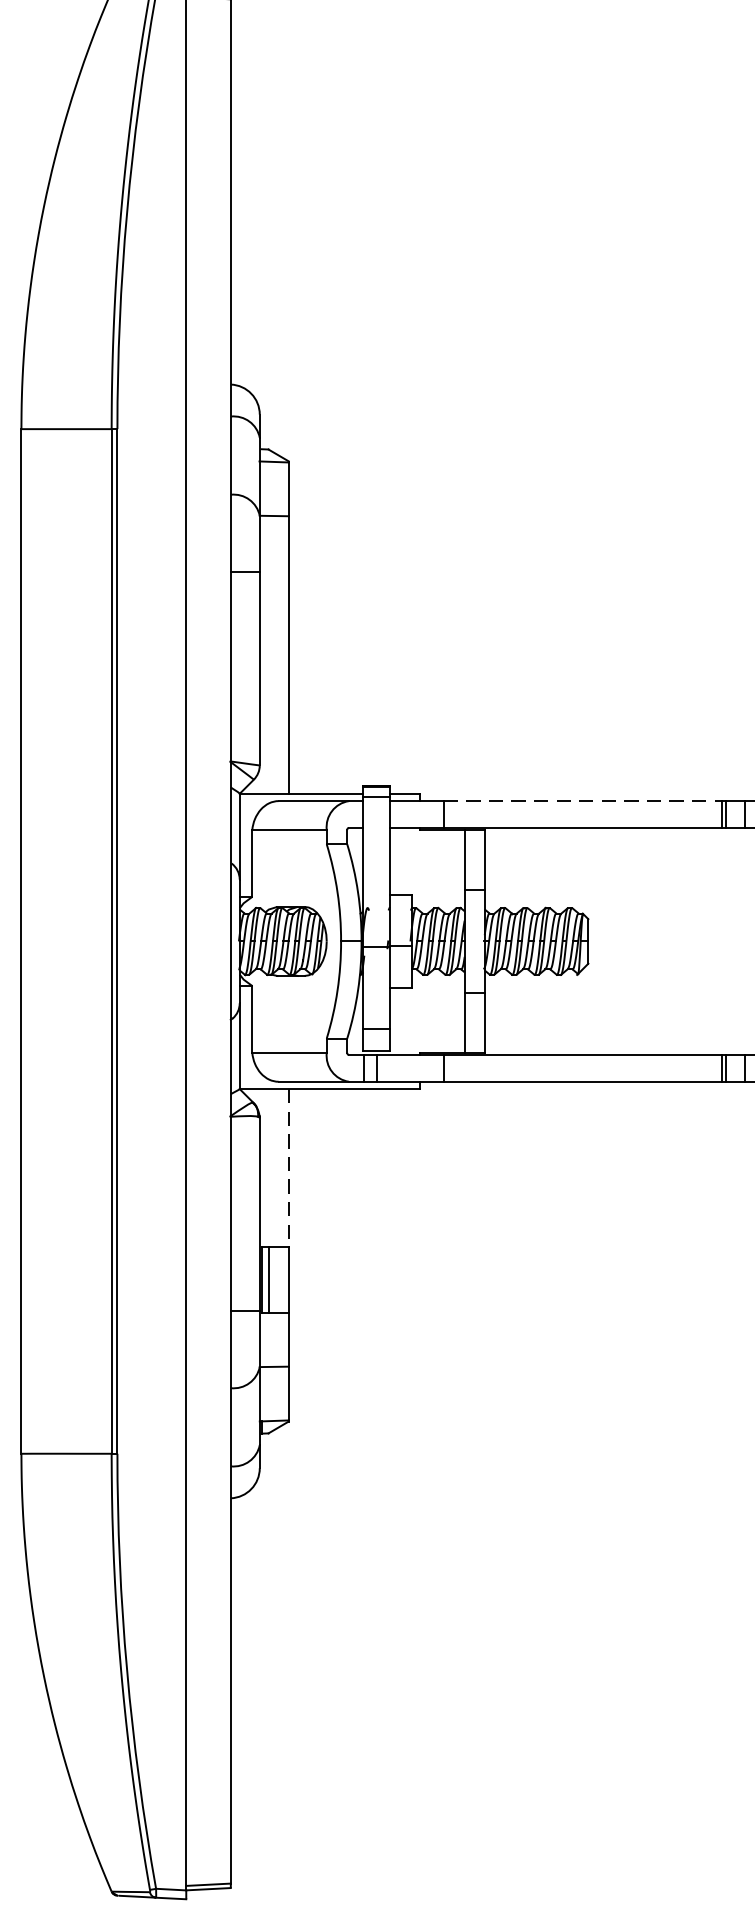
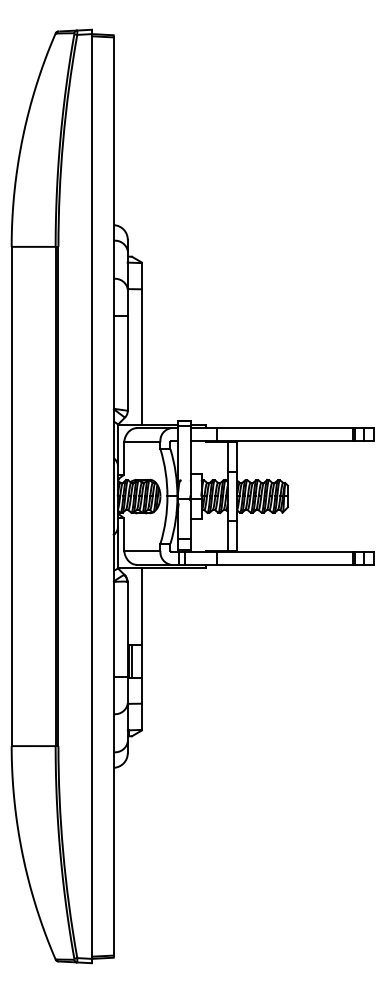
line: (583, 801) -> (285, 428), dashed -> solid
line: (287, 1169) -> (141, 607), dashed -> solid

